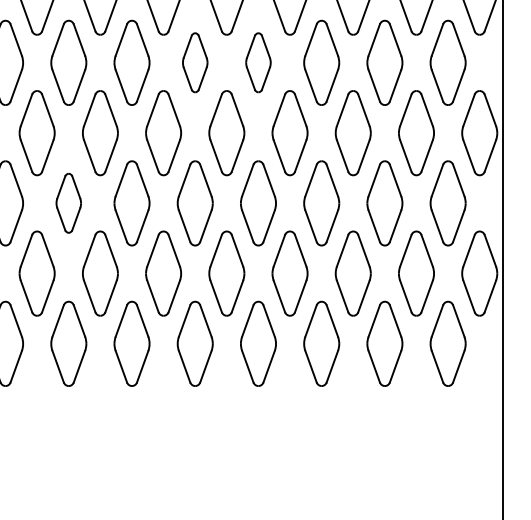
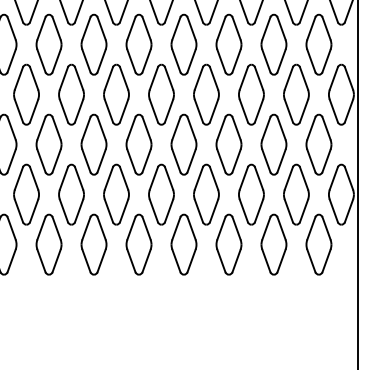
part: (194, 62) -> (138, 44), size x1.43
part: (257, 62) -> (183, 44), size x1.43
part: (68, 203) -> (48, 144), size x1.43

